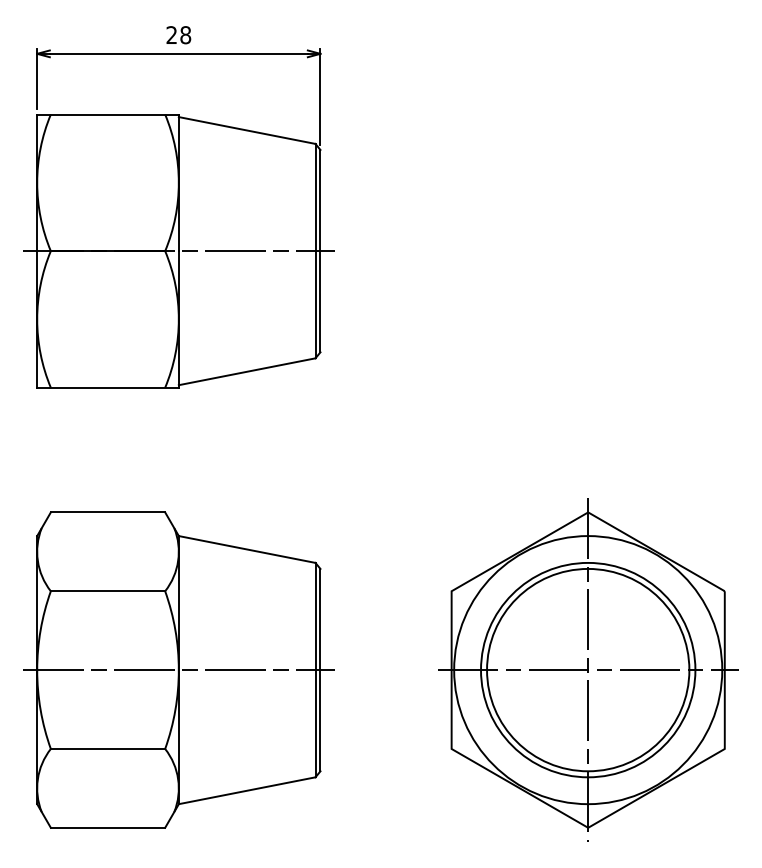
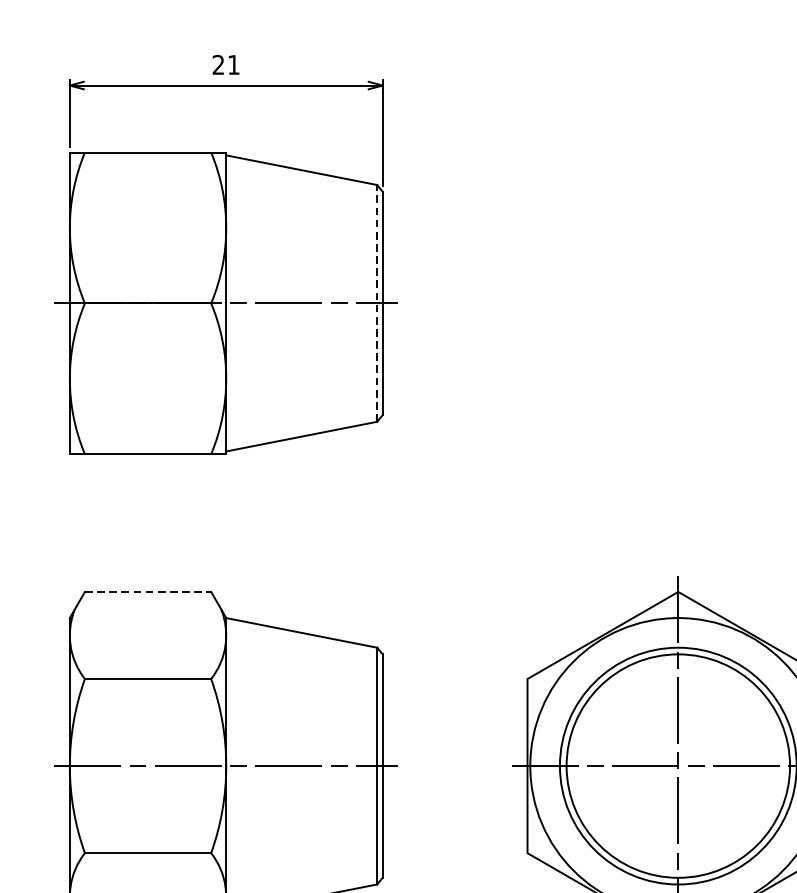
text: (185, 35) -> (233, 65), 28 -> 21
line: (315, 250) -> (377, 302), solid -> dashed
line: (108, 512) -> (148, 592), solid -> dashed

